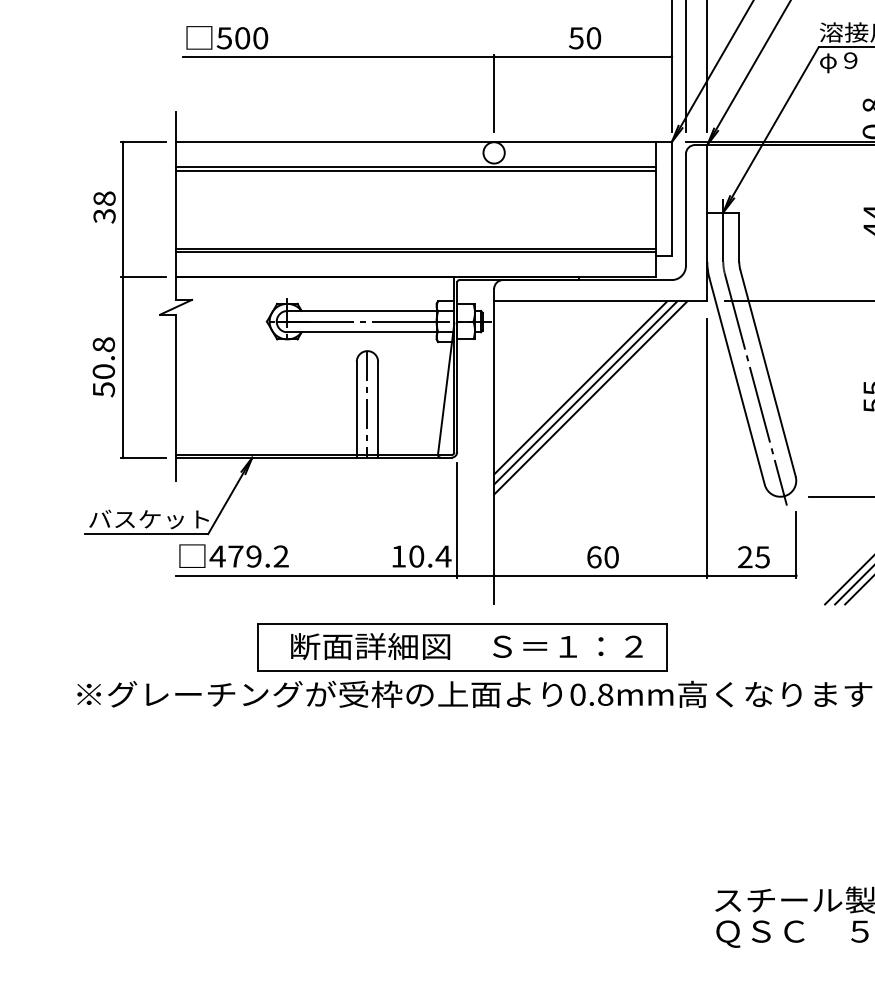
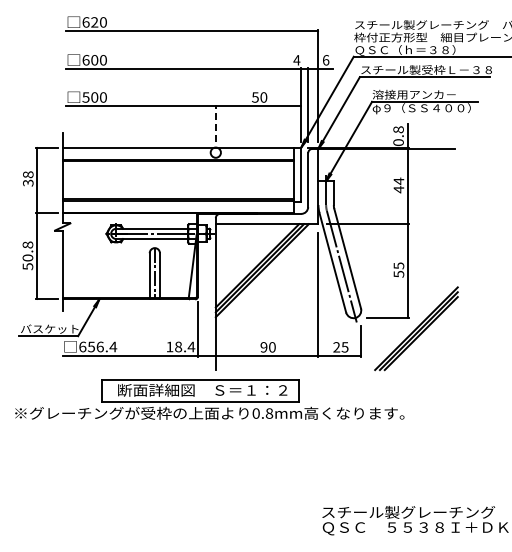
line: (493, 92) -> (215, 123), solid -> dashed
text: (248, 555) -> (97, 346), 479.2 -> 656.4
text: (416, 555) -> (178, 346), 10.4 -> 18.4
text: (593, 557) -> (263, 347), 60 -> 90

